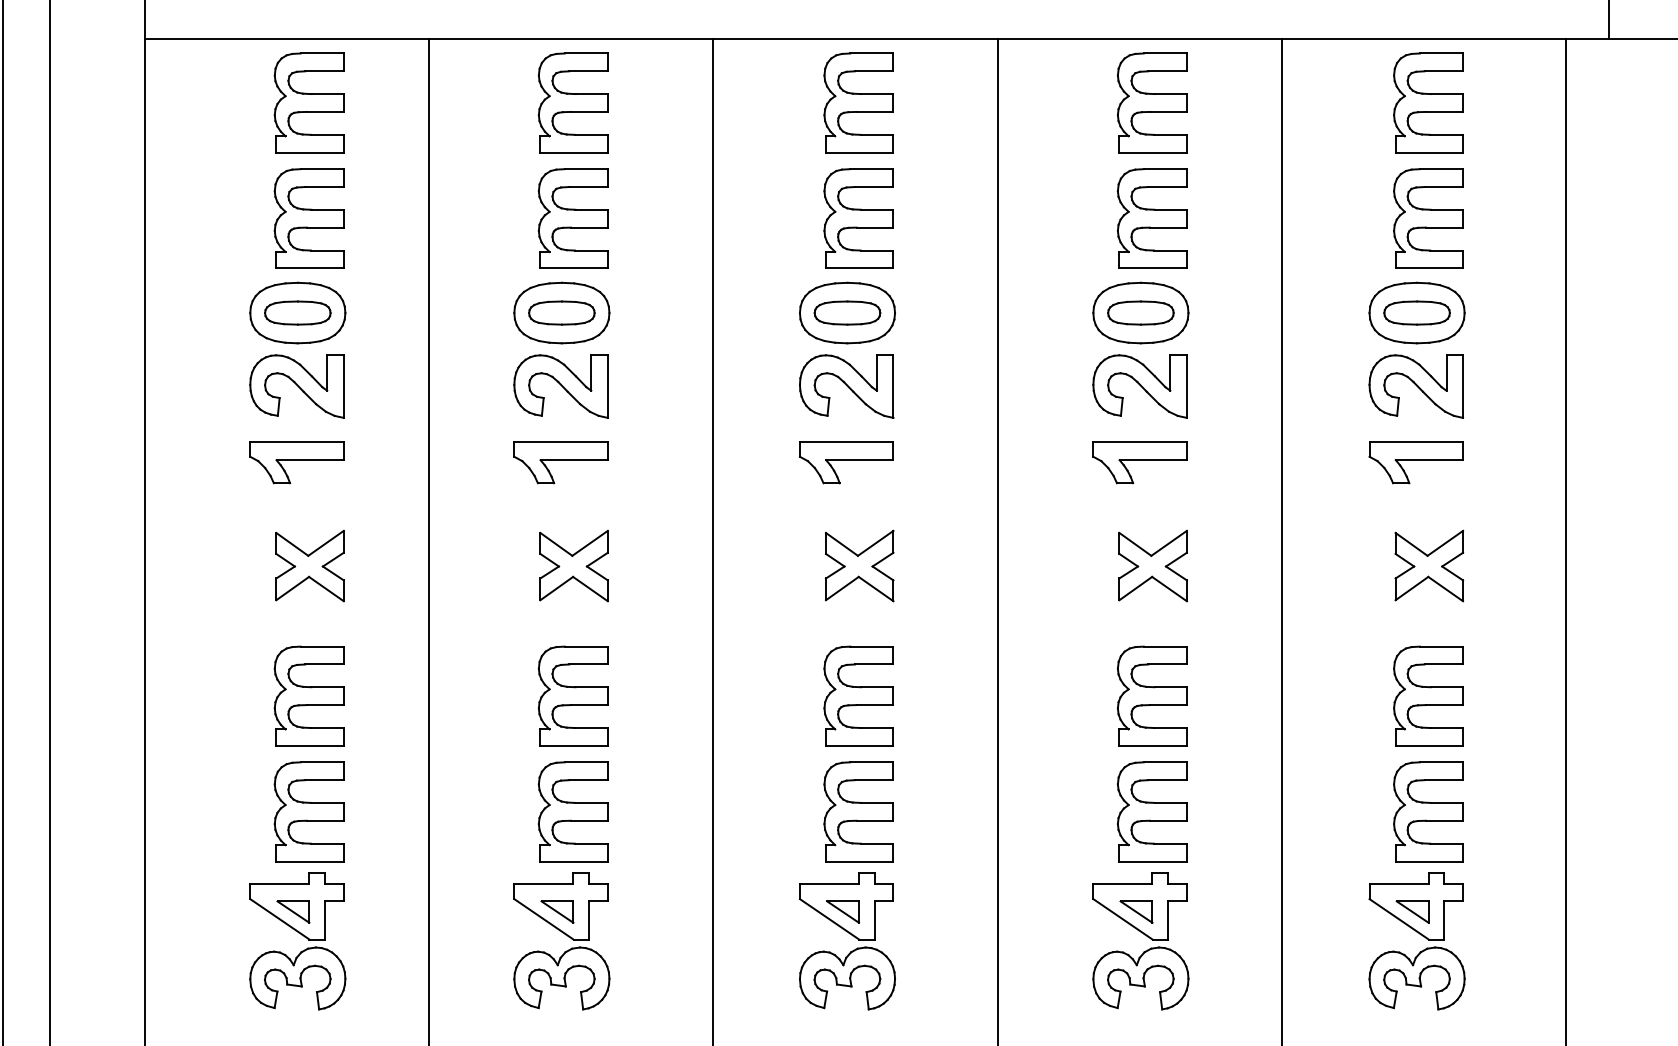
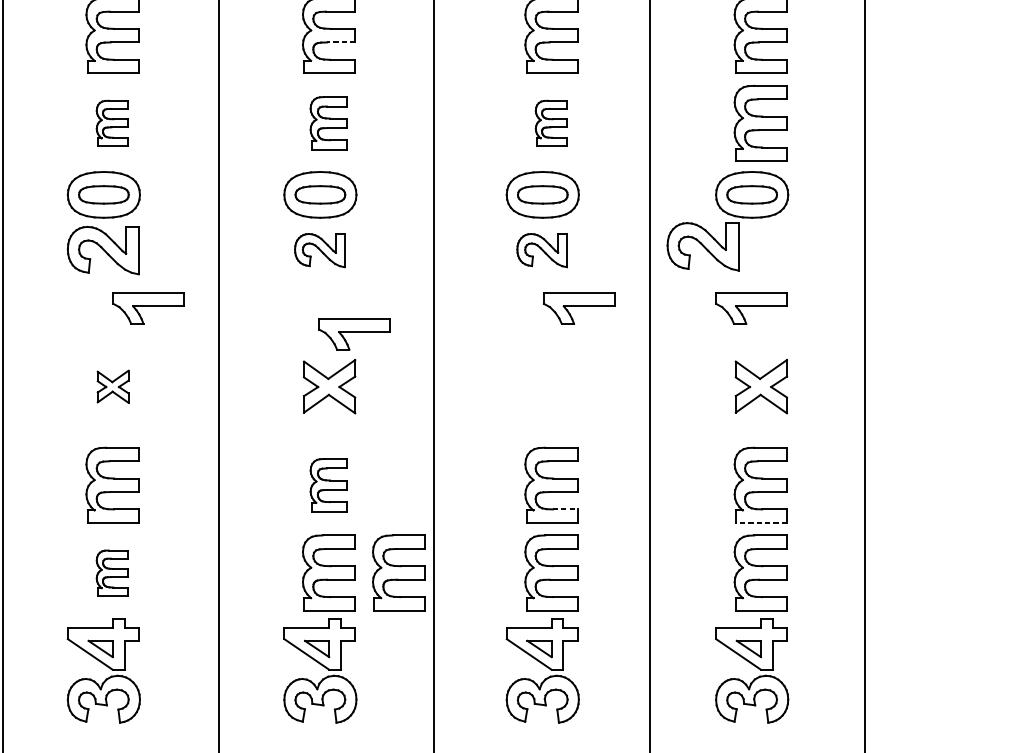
line: (874, 111) -> (340, 42), solid -> dashed
part: (572, 218) -> (111, 123), size x0.6
part: (858, 218) -> (328, 123), size x0.7
part: (1152, 218) -> (551, 123), size x0.6
part: (846, 386) -> (319, 250), size x0.7
part: (1139, 386) -> (541, 250), size x0.7
part: (1415, 386) -> (702, 246), moved
part: (560, 462) -> (148, 308), moved
part: (846, 462) -> (354, 333), moved
part: (1139, 462) -> (578, 308), moved
part: (1152, 565) -> (551, 386), removed
part: (573, 566) -> (112, 387), size x0.6
part: (858, 695) -> (328, 484), size x0.7
line: (1171, 728) -> (566, 509), solid -> dashed
line: (1429, 745) -> (761, 522), solid -> dashed
part: (572, 811) -> (111, 572), size x0.6
part: (951, 811) -> (399, 572), added

